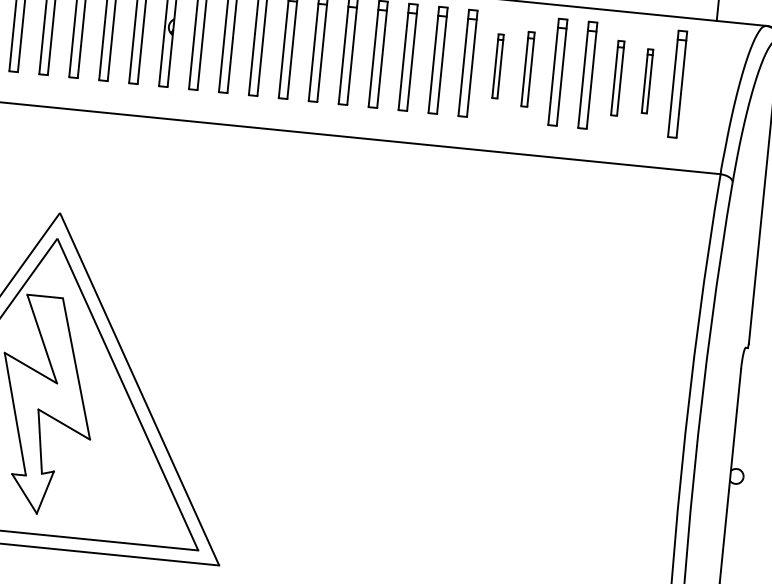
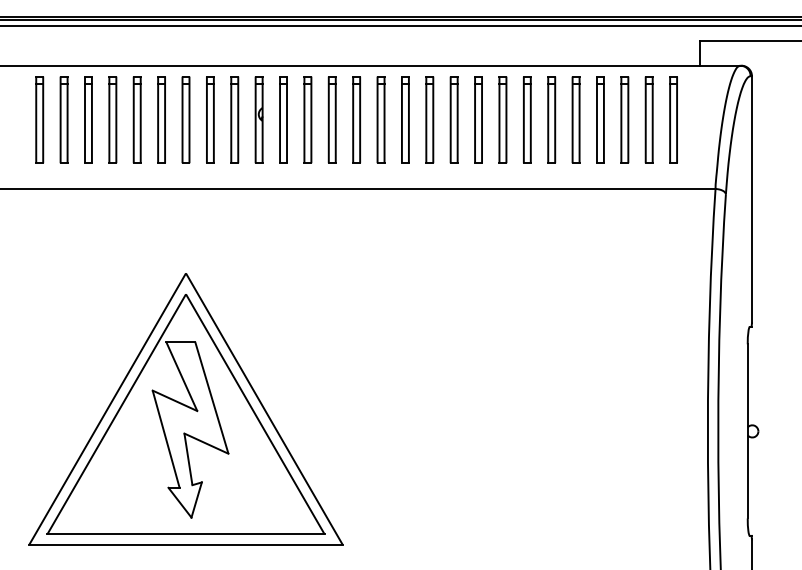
part: (498, 65) -> (527, 119), size x1.67
part: (527, 68) -> (551, 119), size x1.43
part: (617, 77) -> (624, 119), size x1.43
part: (646, 80) -> (648, 119), size x1.67

